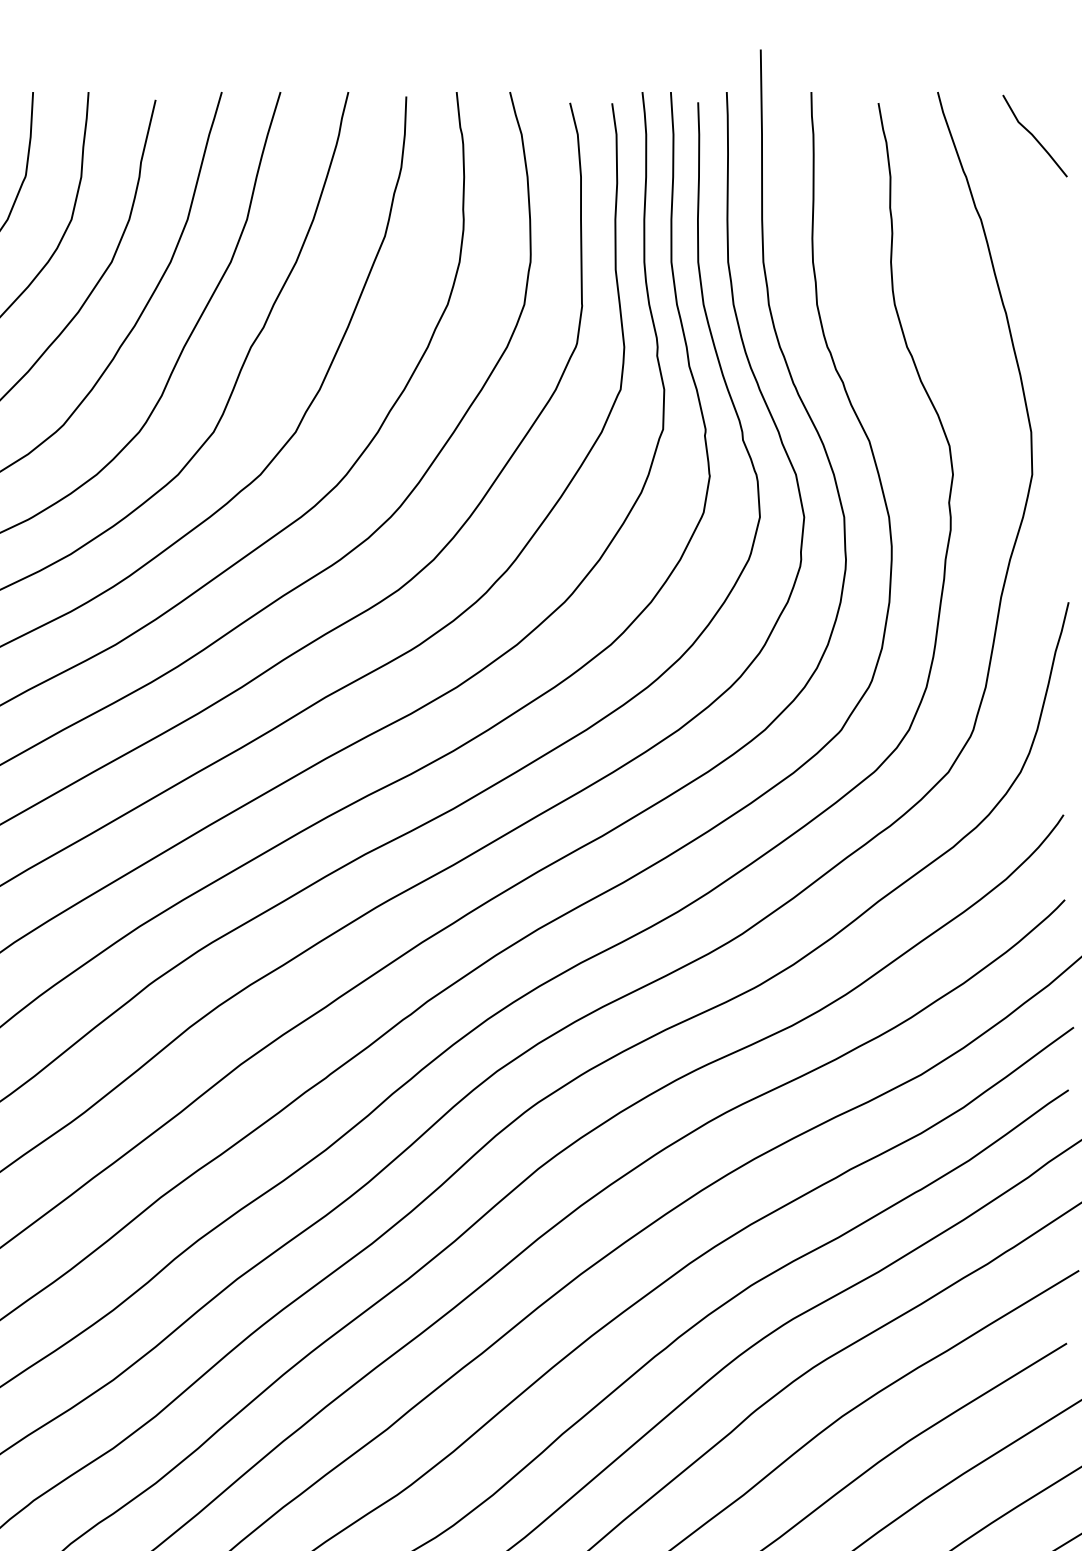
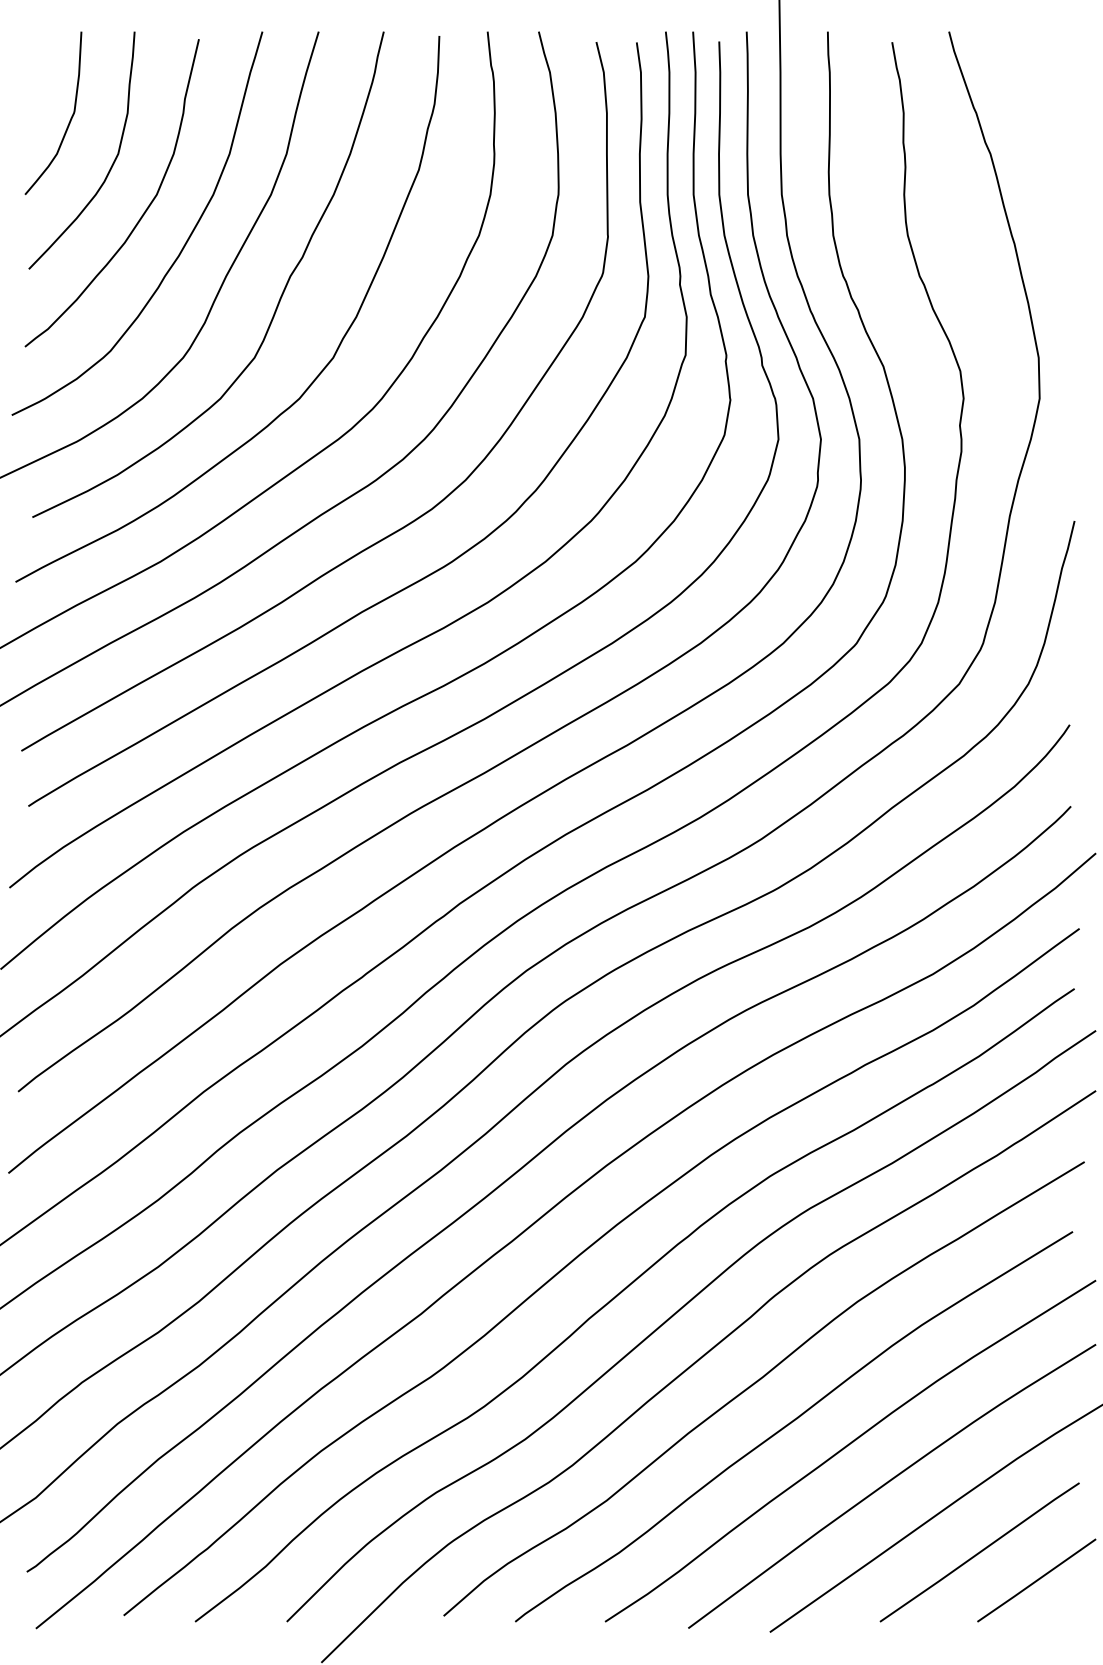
line: (1034, 135) -> (1041, 73), removed

